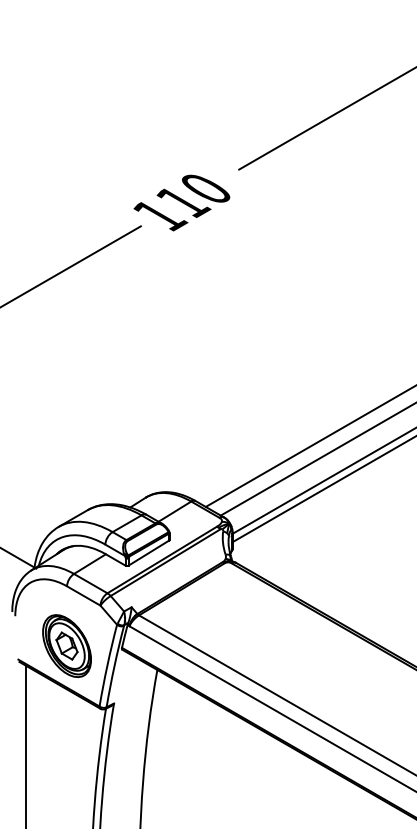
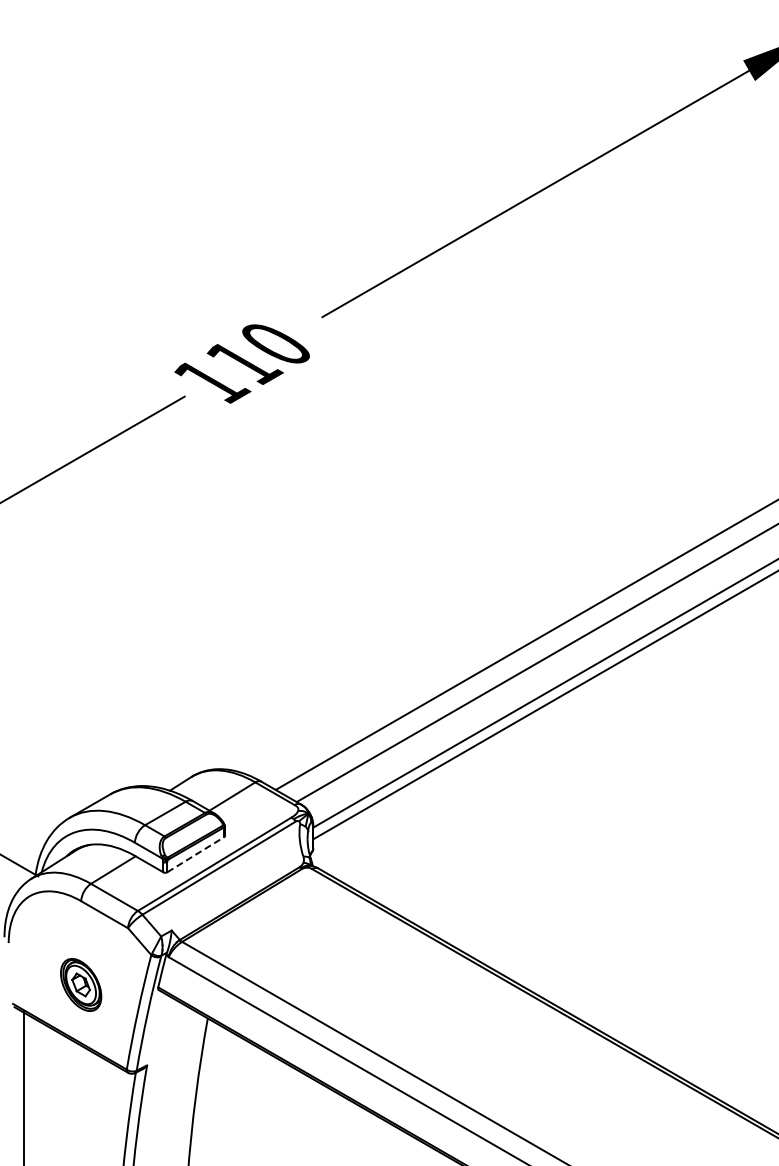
line: (149, 553) -> (196, 854), solid -> dashed
part: (66, 645) -> (80, 984), size x0.6

